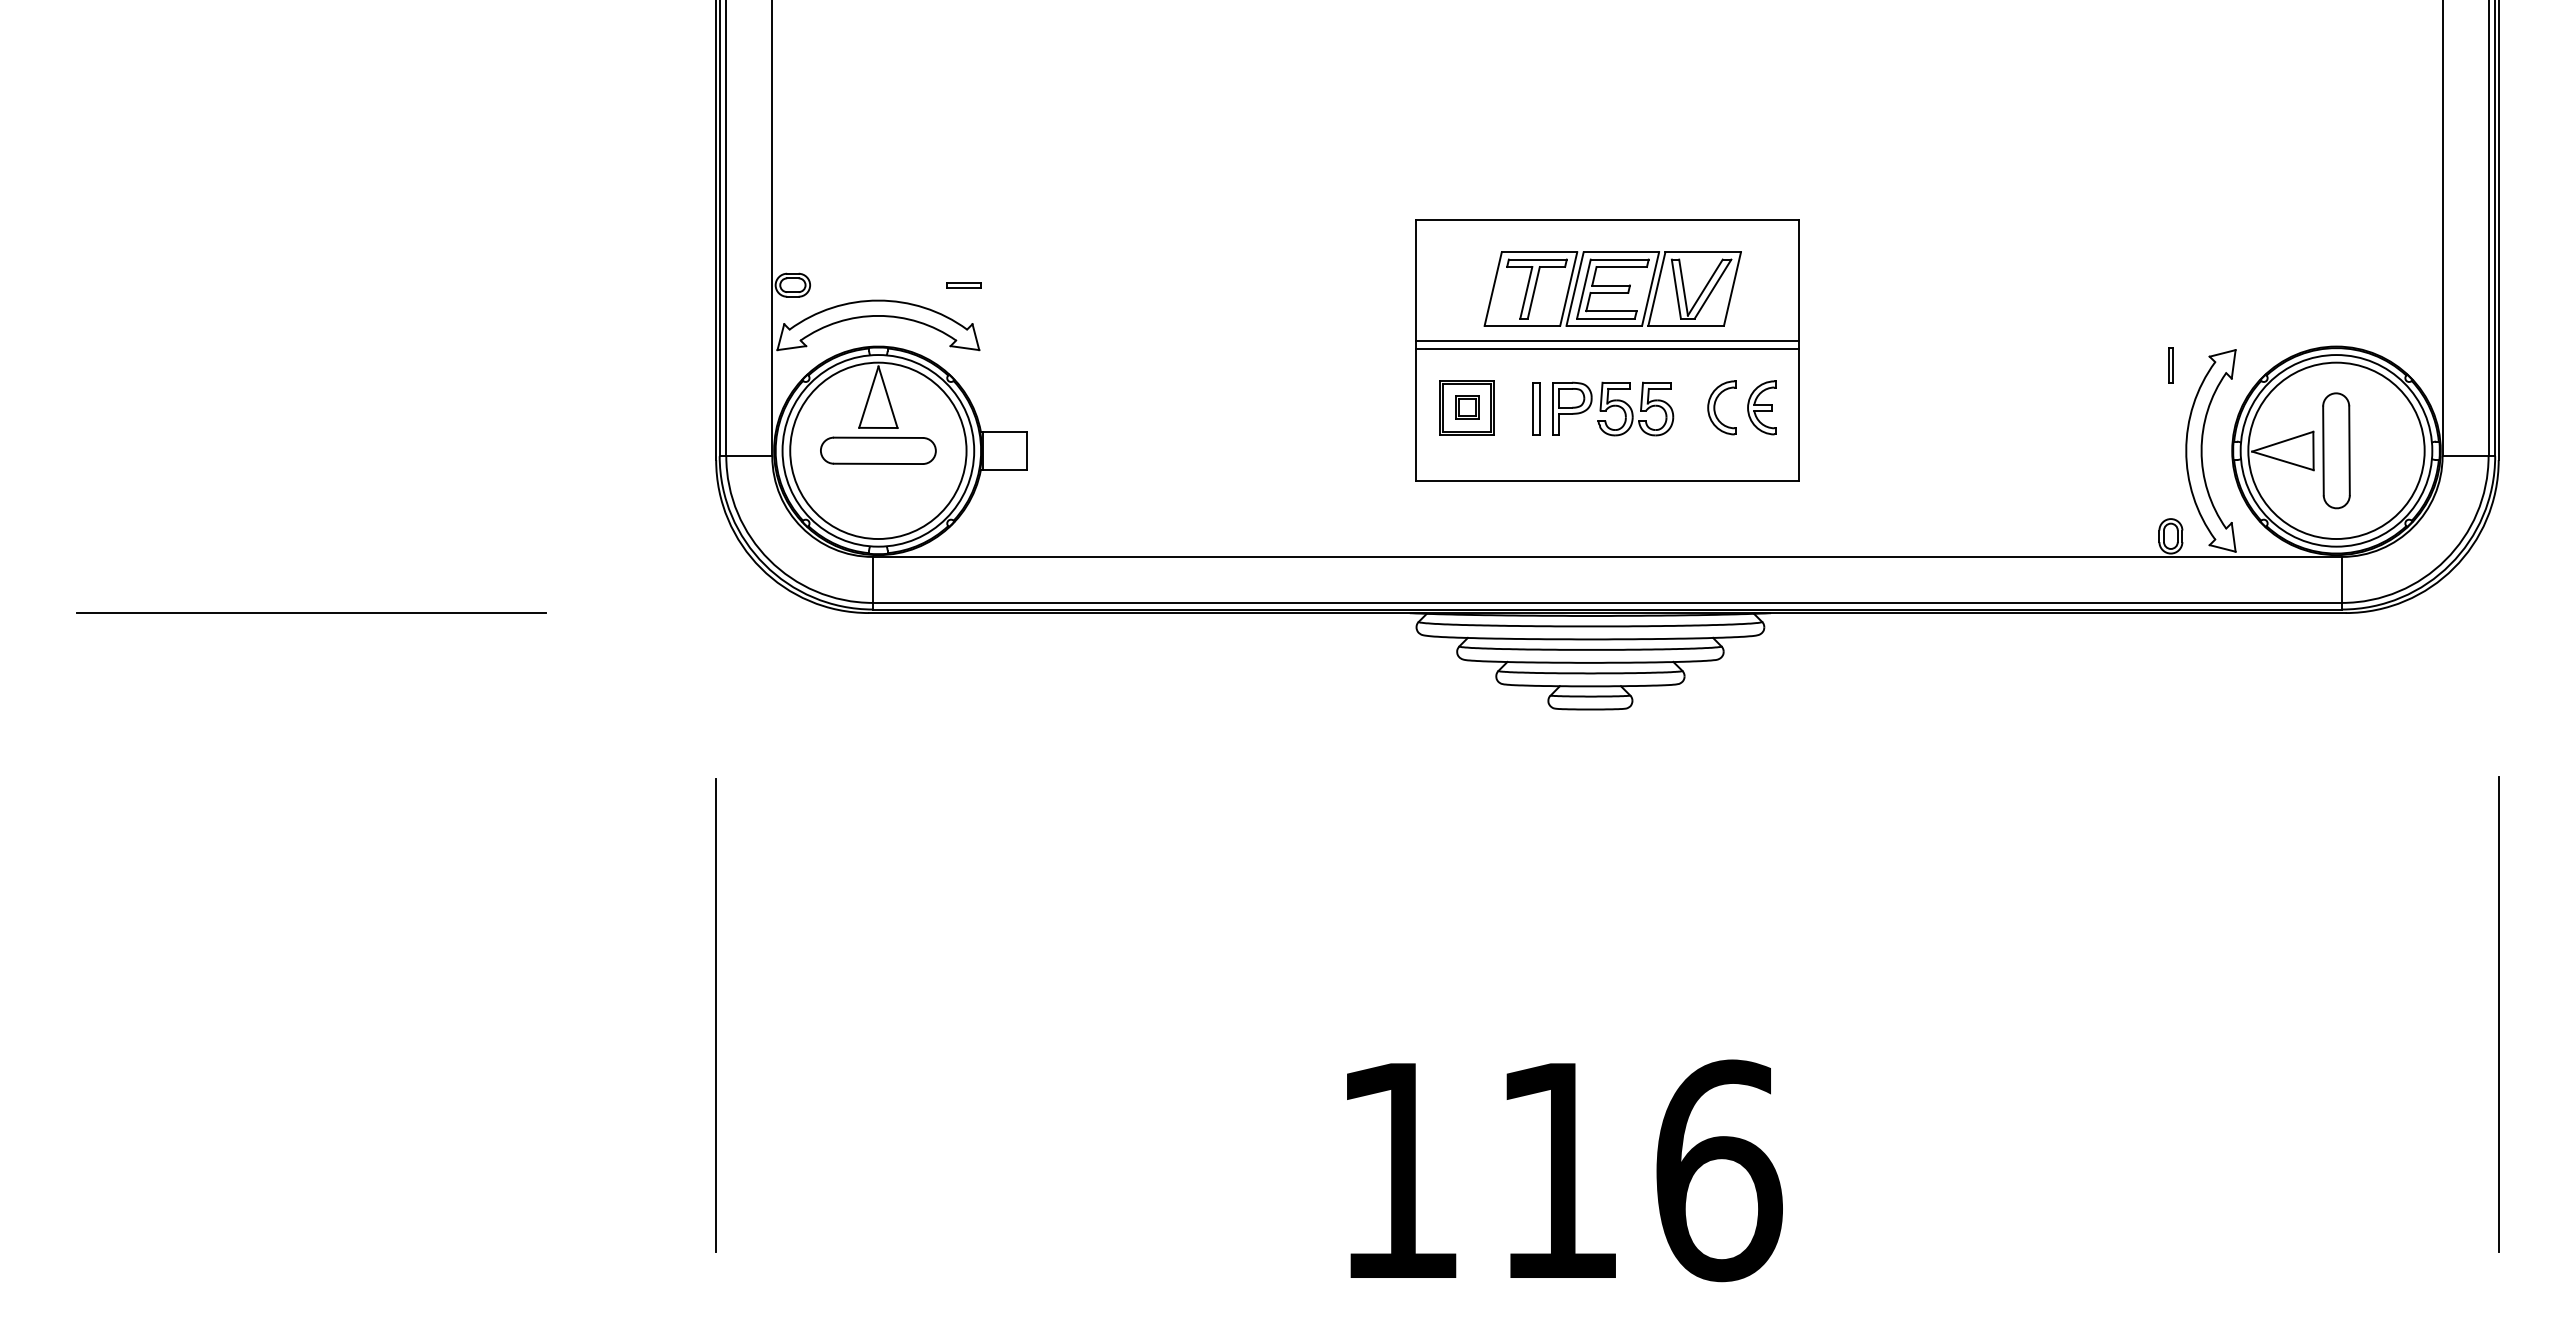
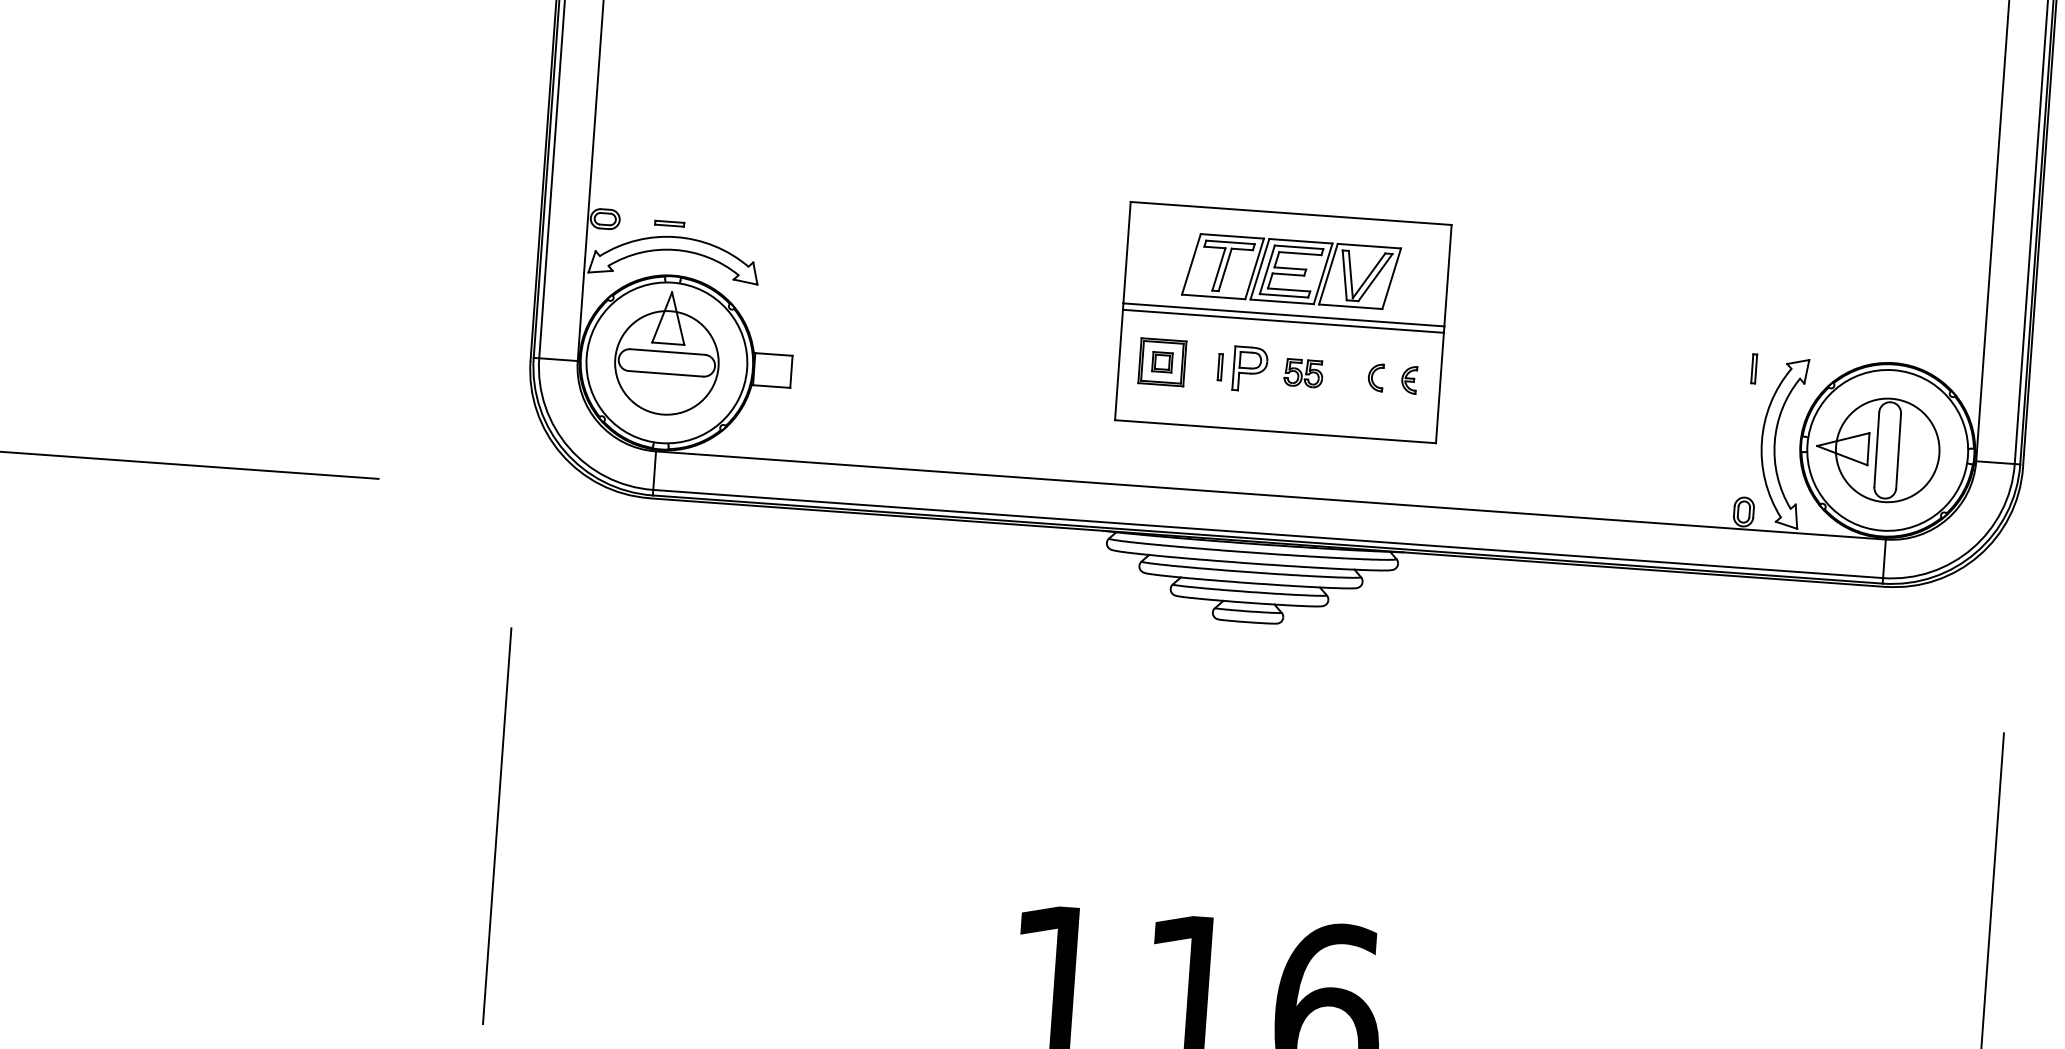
part: (963, 285) -> (669, 223), moved
part: (1721, 407) -> (1375, 377), size x0.6
part: (1761, 407) -> (1408, 379), size x0.6
part: (1536, 408) -> (1220, 366), size x0.6
part: (1635, 408) -> (1303, 372), size x0.6
circle: (878, 450) -> (667, 362), size x0.7
circle: (2336, 450) -> (1887, 450), size x0.7

